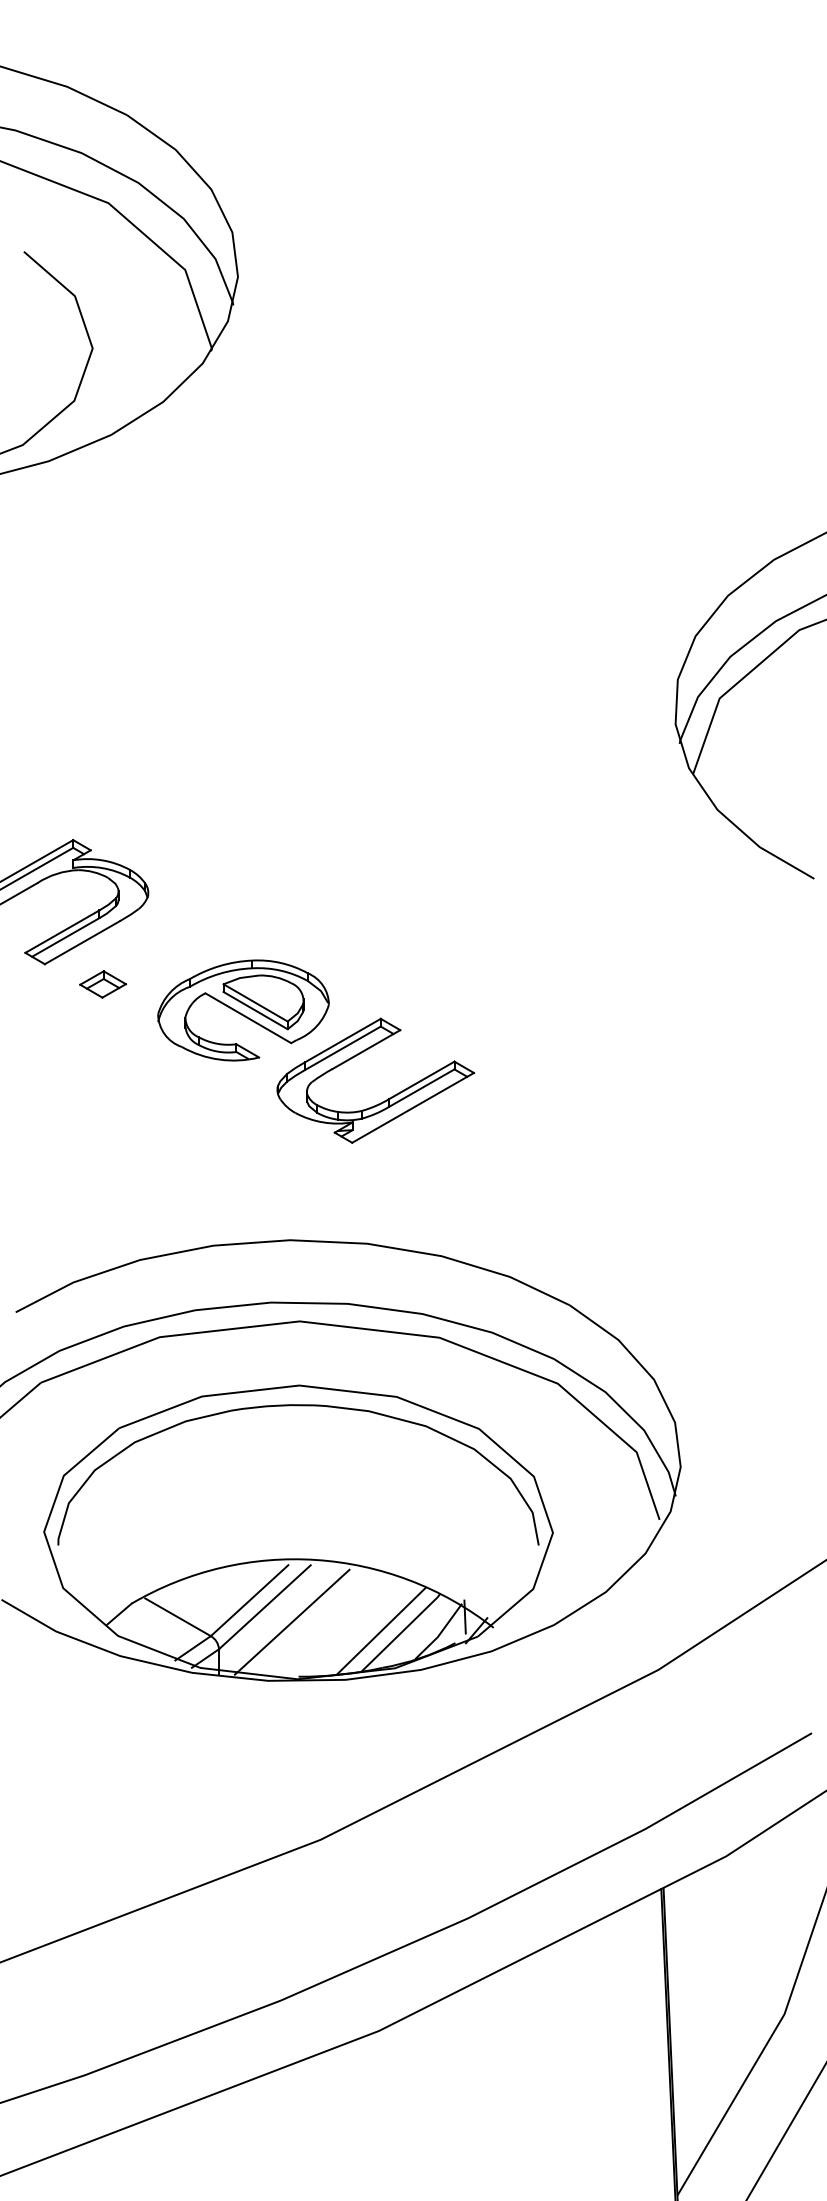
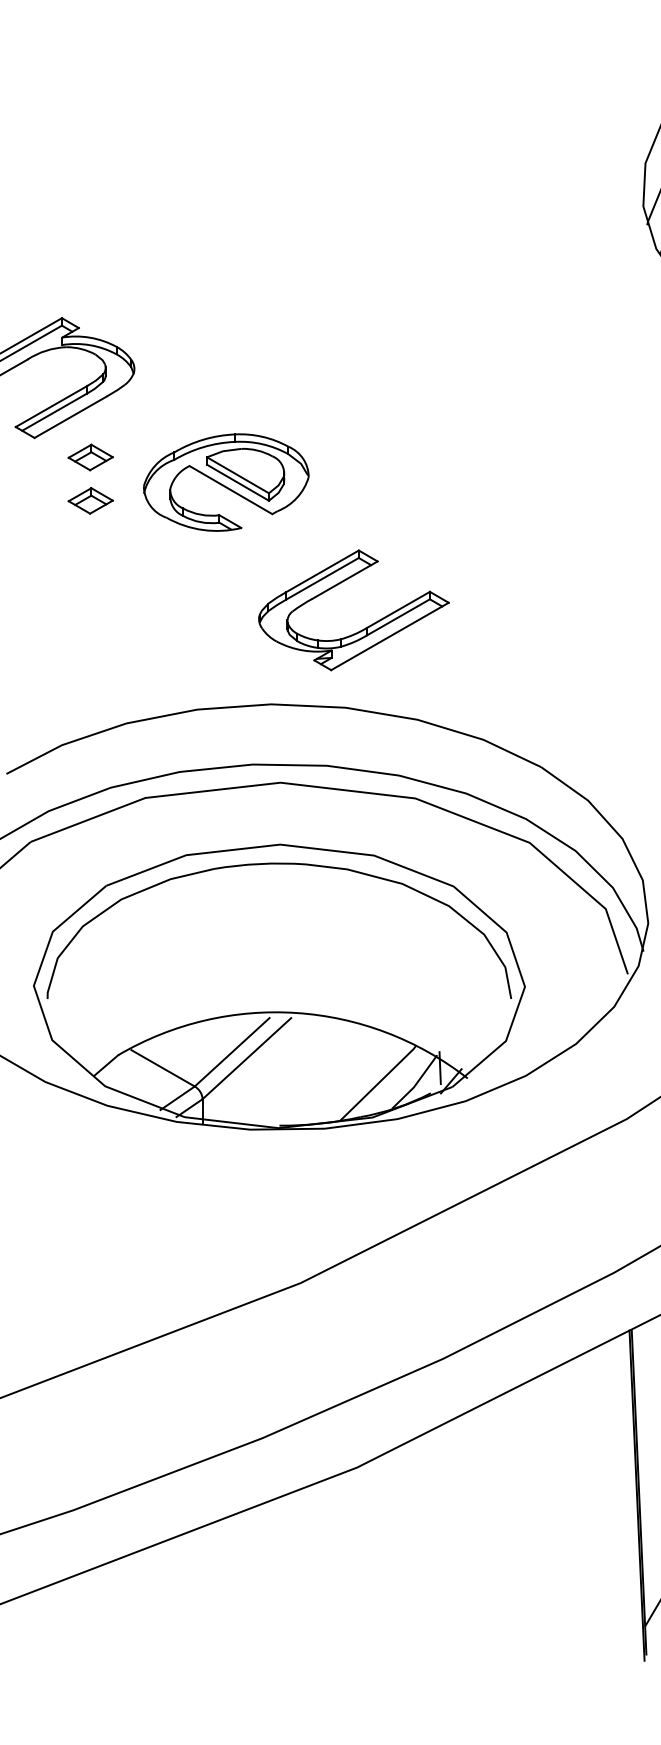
part: (102, 1029) -> (90, 500), added
part: (384, 1100) -> (362, 629), moved
line: (291, 1621) -> (272, 1072), removed
line: (380, 1631) -> (358, 1082), removed

